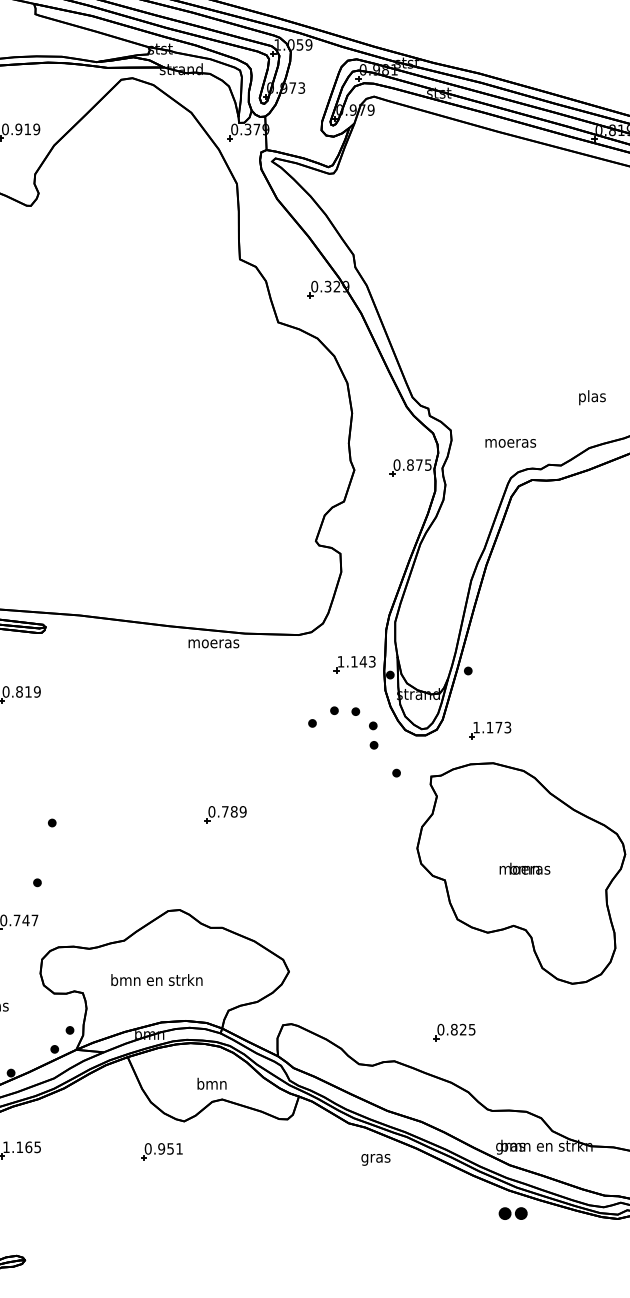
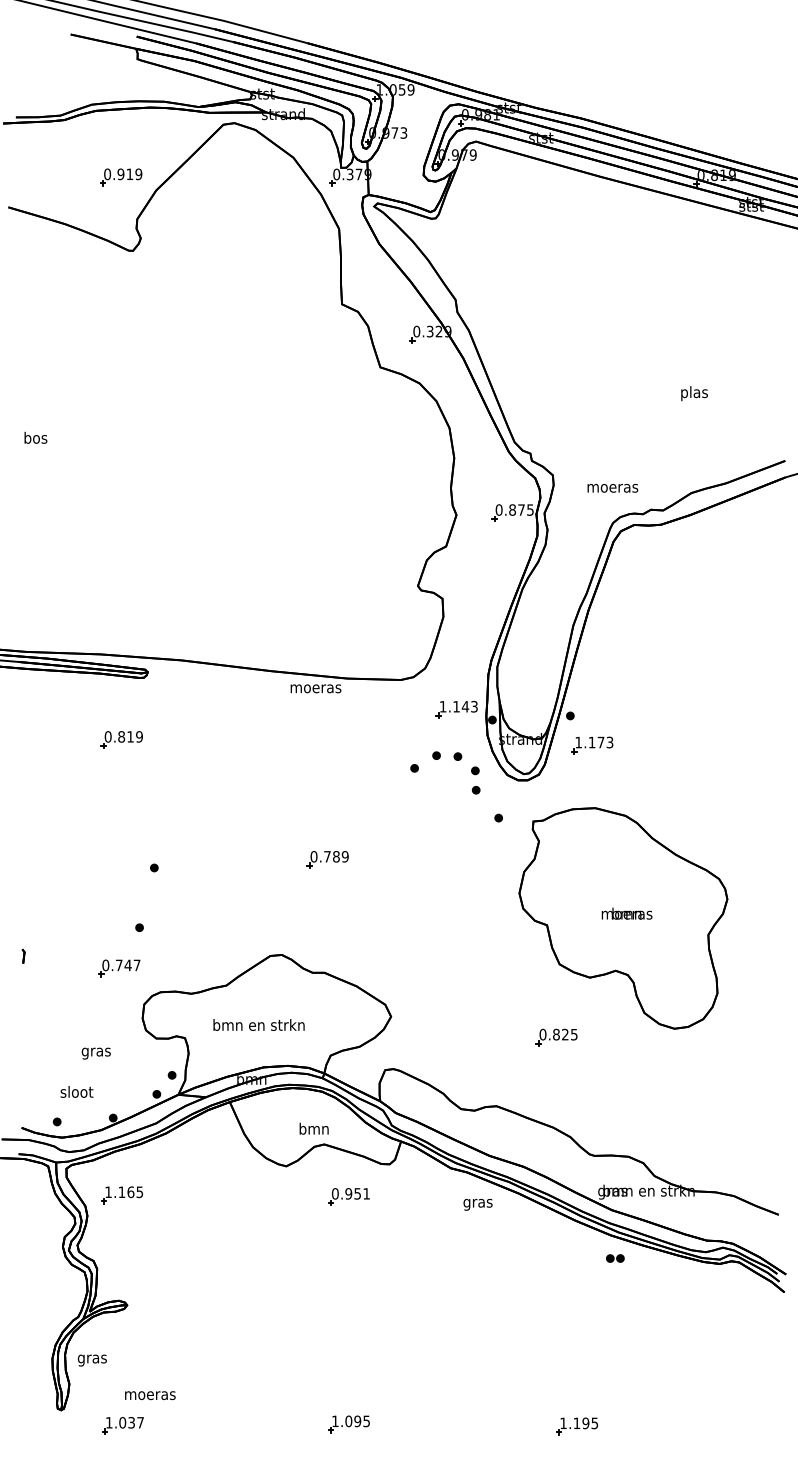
text: (592, 397) -> (694, 393), moved
part: (490, 730) -> (592, 745), moved
part: (454, 1032) -> (556, 1037), moved
part: (161, 1151) -> (348, 1196), moved
part: (513, 1213) -> (615, 1258), size x0.62

